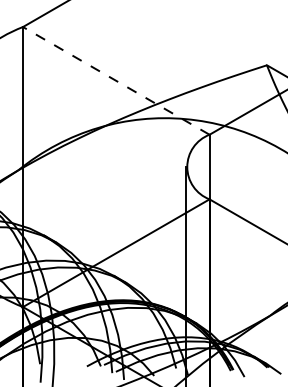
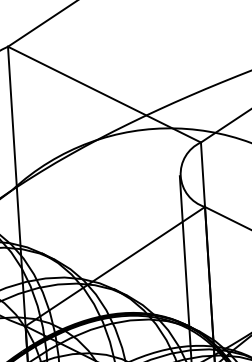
line: (116, 80) -> (104, 94), dashed -> solid

